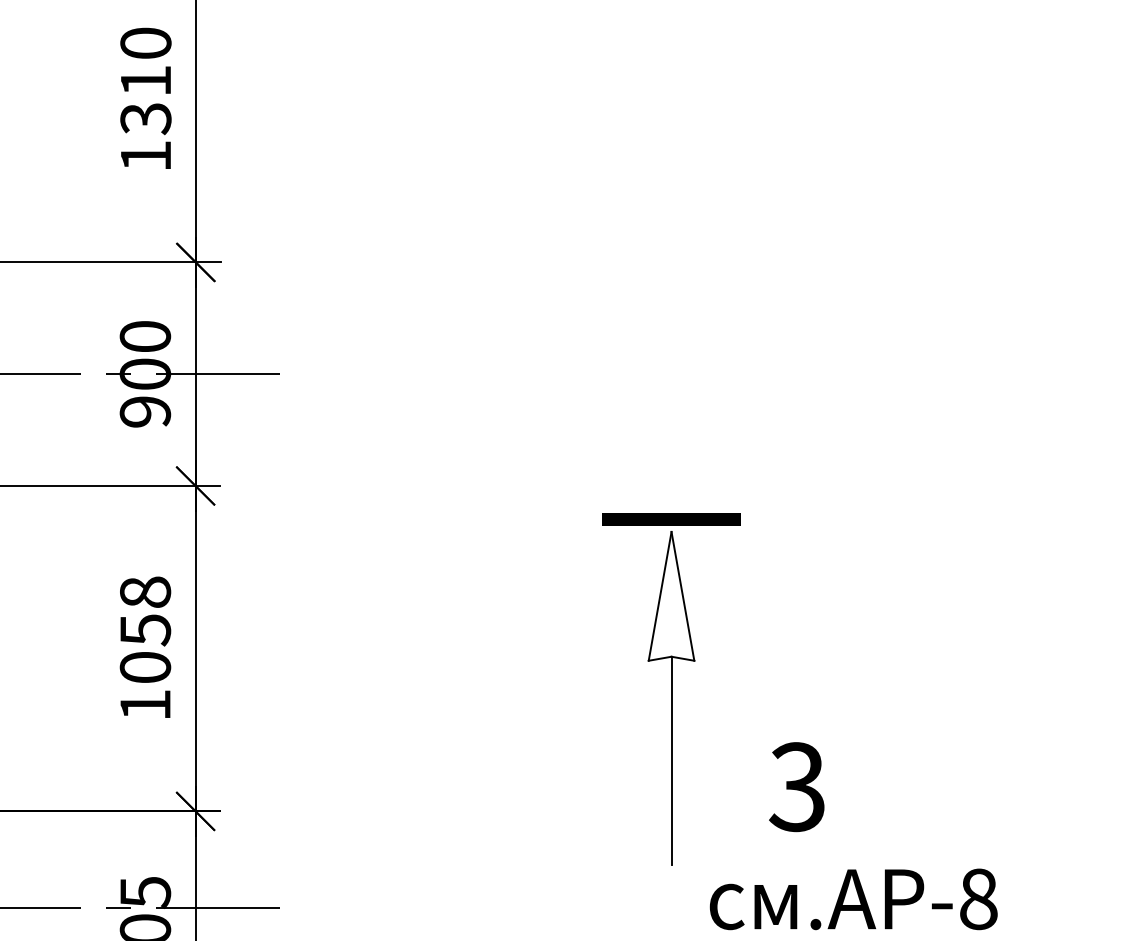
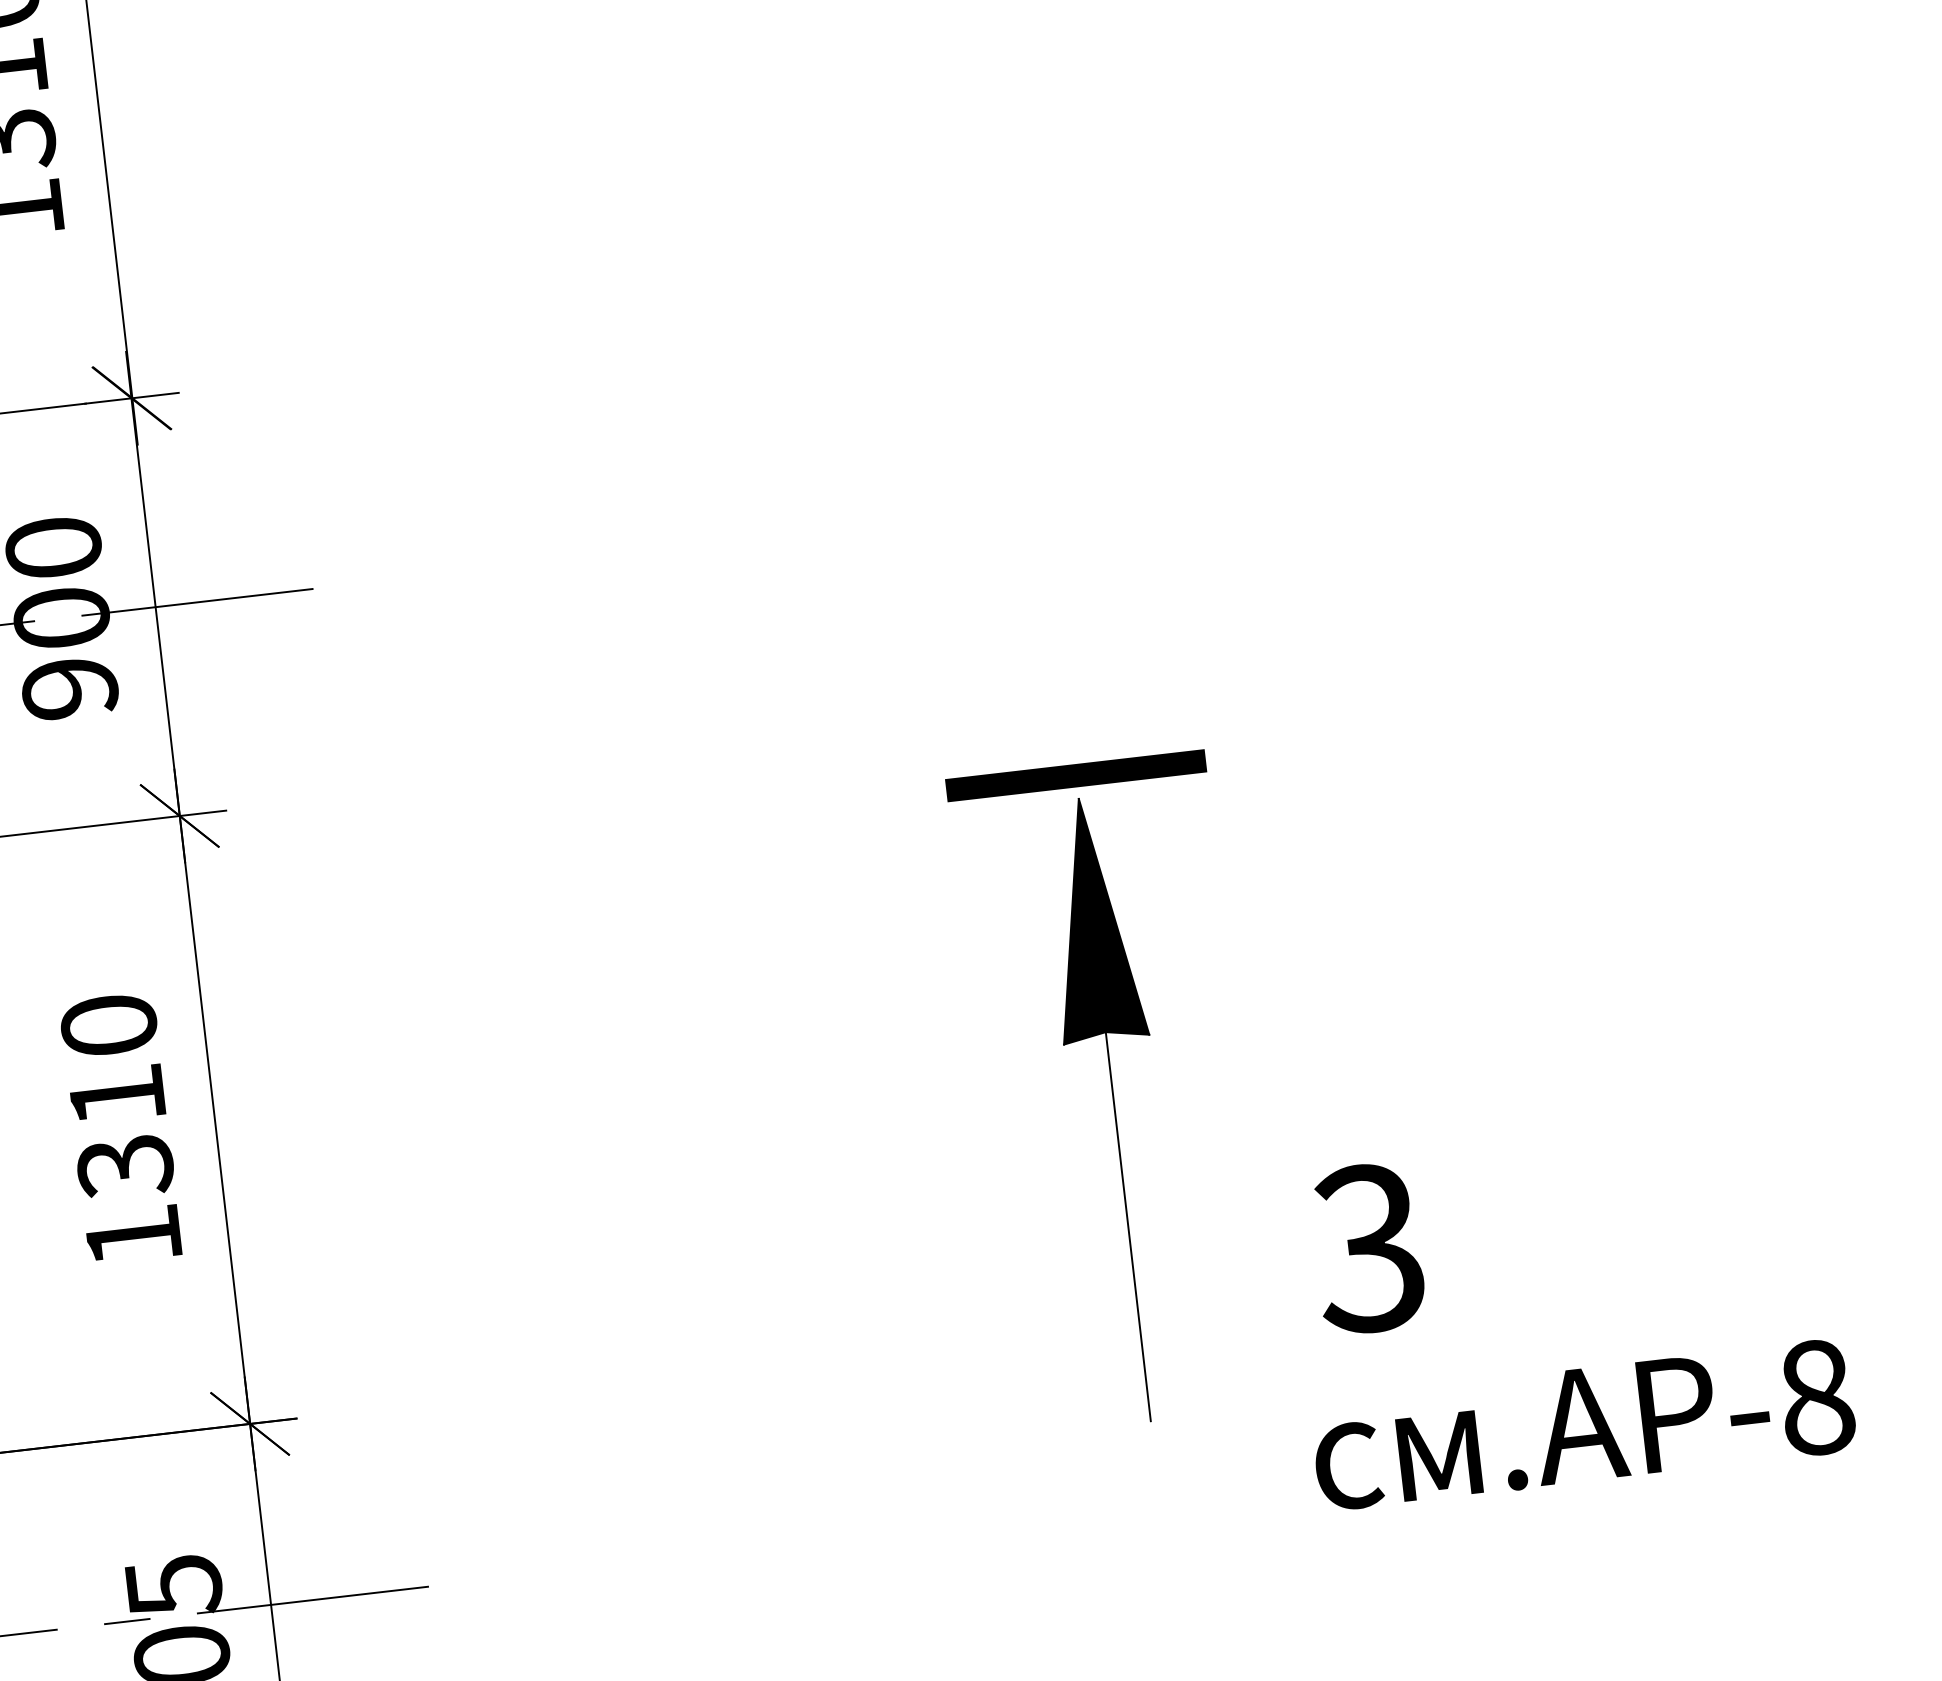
fill: (671, 595) -> (1092, 917), added
text: (145, 630) -> (117, 1096), 1058 -> 1310
text: (853, 899) -> (1582, 1425), moved

